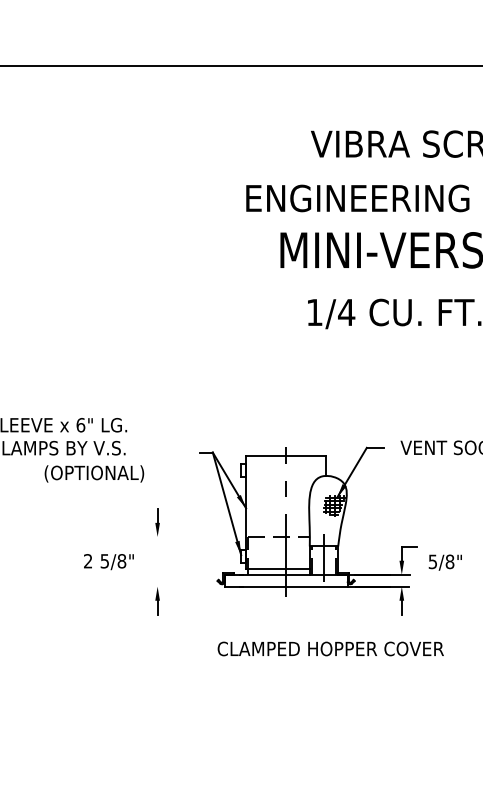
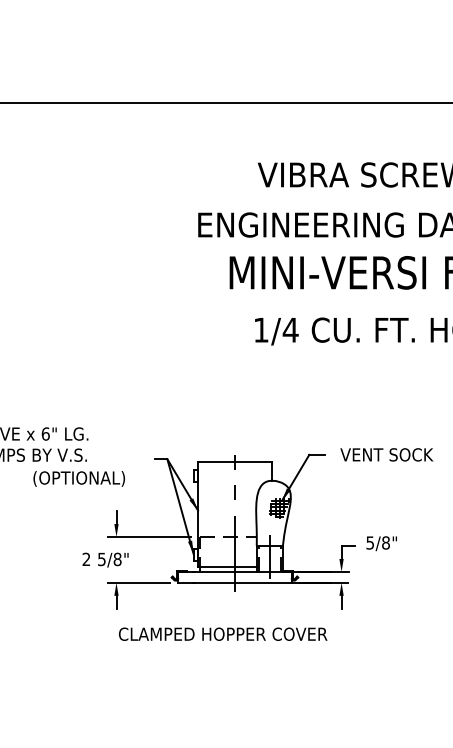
text: (93, 473) -> (78, 478), moved
line: (193, 537) -> (149, 537), added
text: (108, 561) -> (105, 559), moved
text: (445, 562) -> (381, 543), moved
line: (181, 586) -> (138, 582), added
text: (331, 648) -> (223, 633), moved

